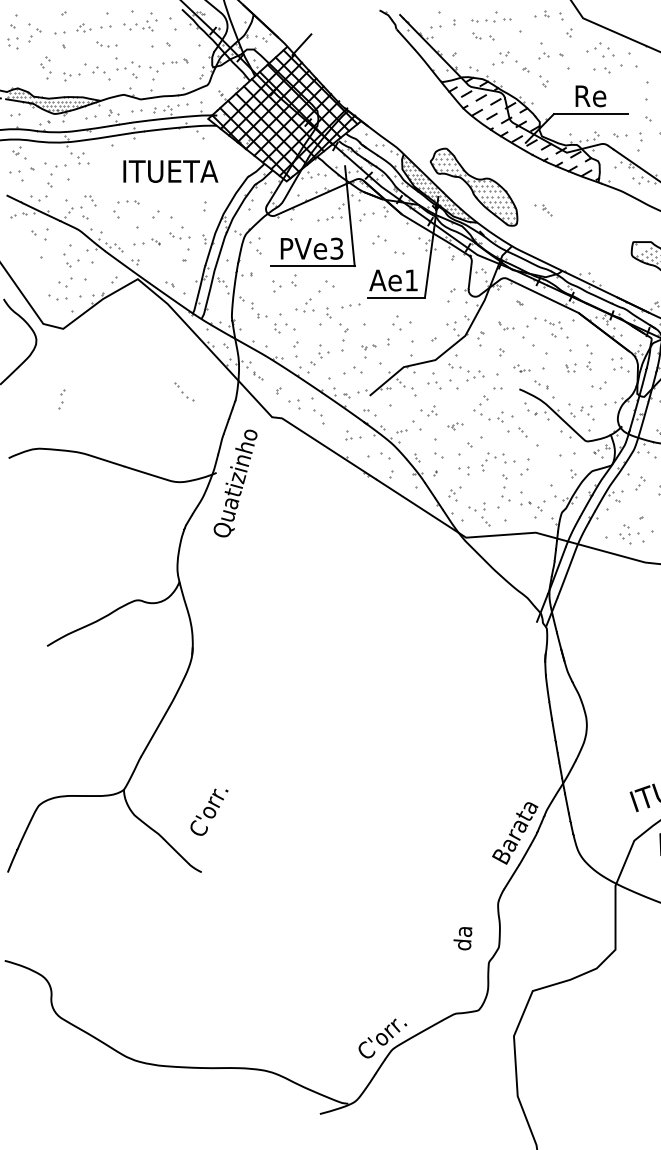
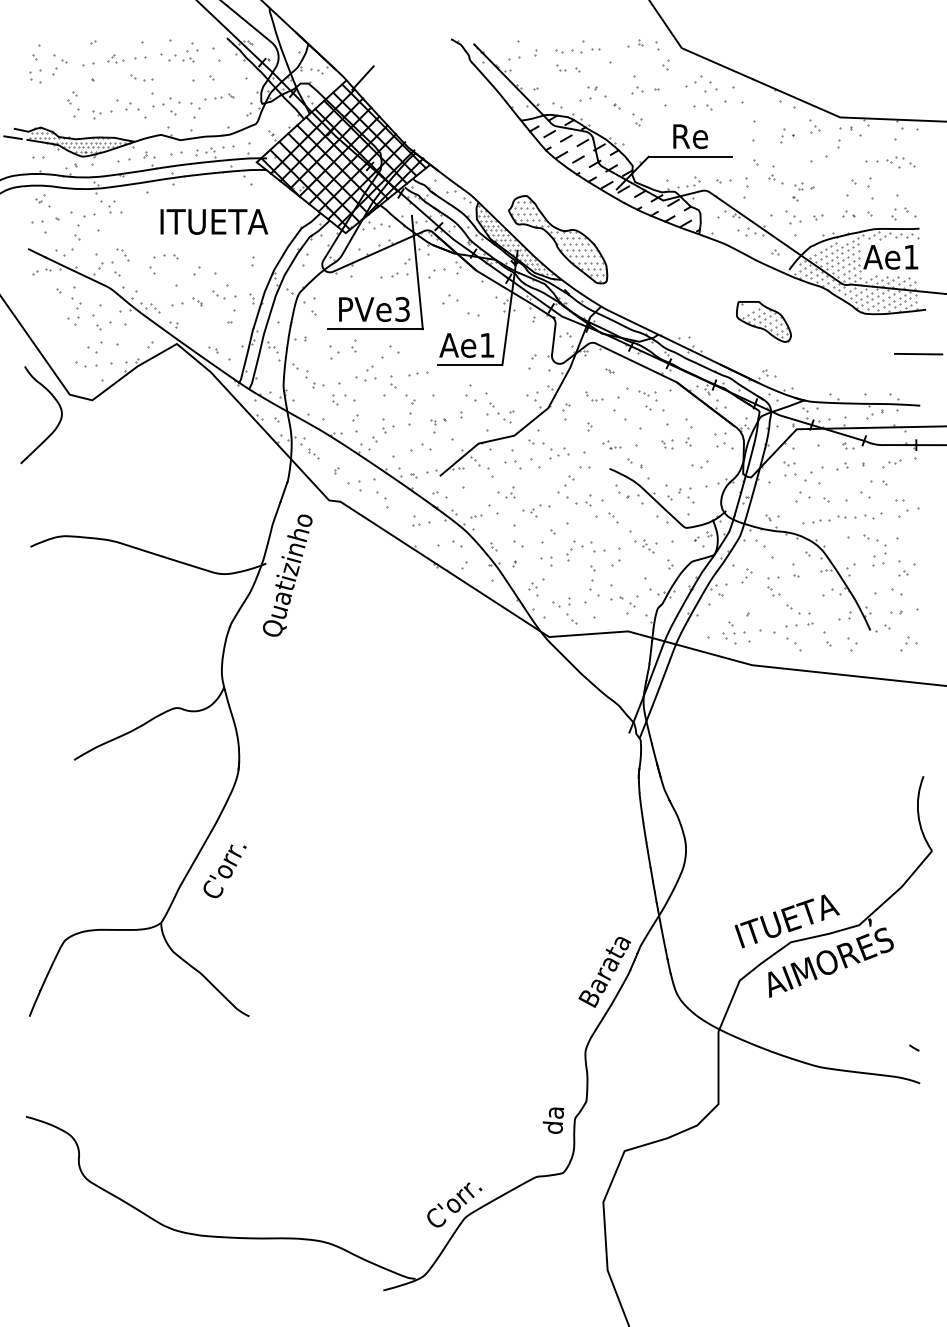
part: (544, 209) -> (644, 546), moved
part: (184, 391) -> (500, 412), moved
part: (61, 398) -> (77, 313), moved
part: (454, 426) -> (536, 510), size x1.67
text: (208, 812) -> (224, 871), moved
text: (462, 938) -> (552, 1120), moved

